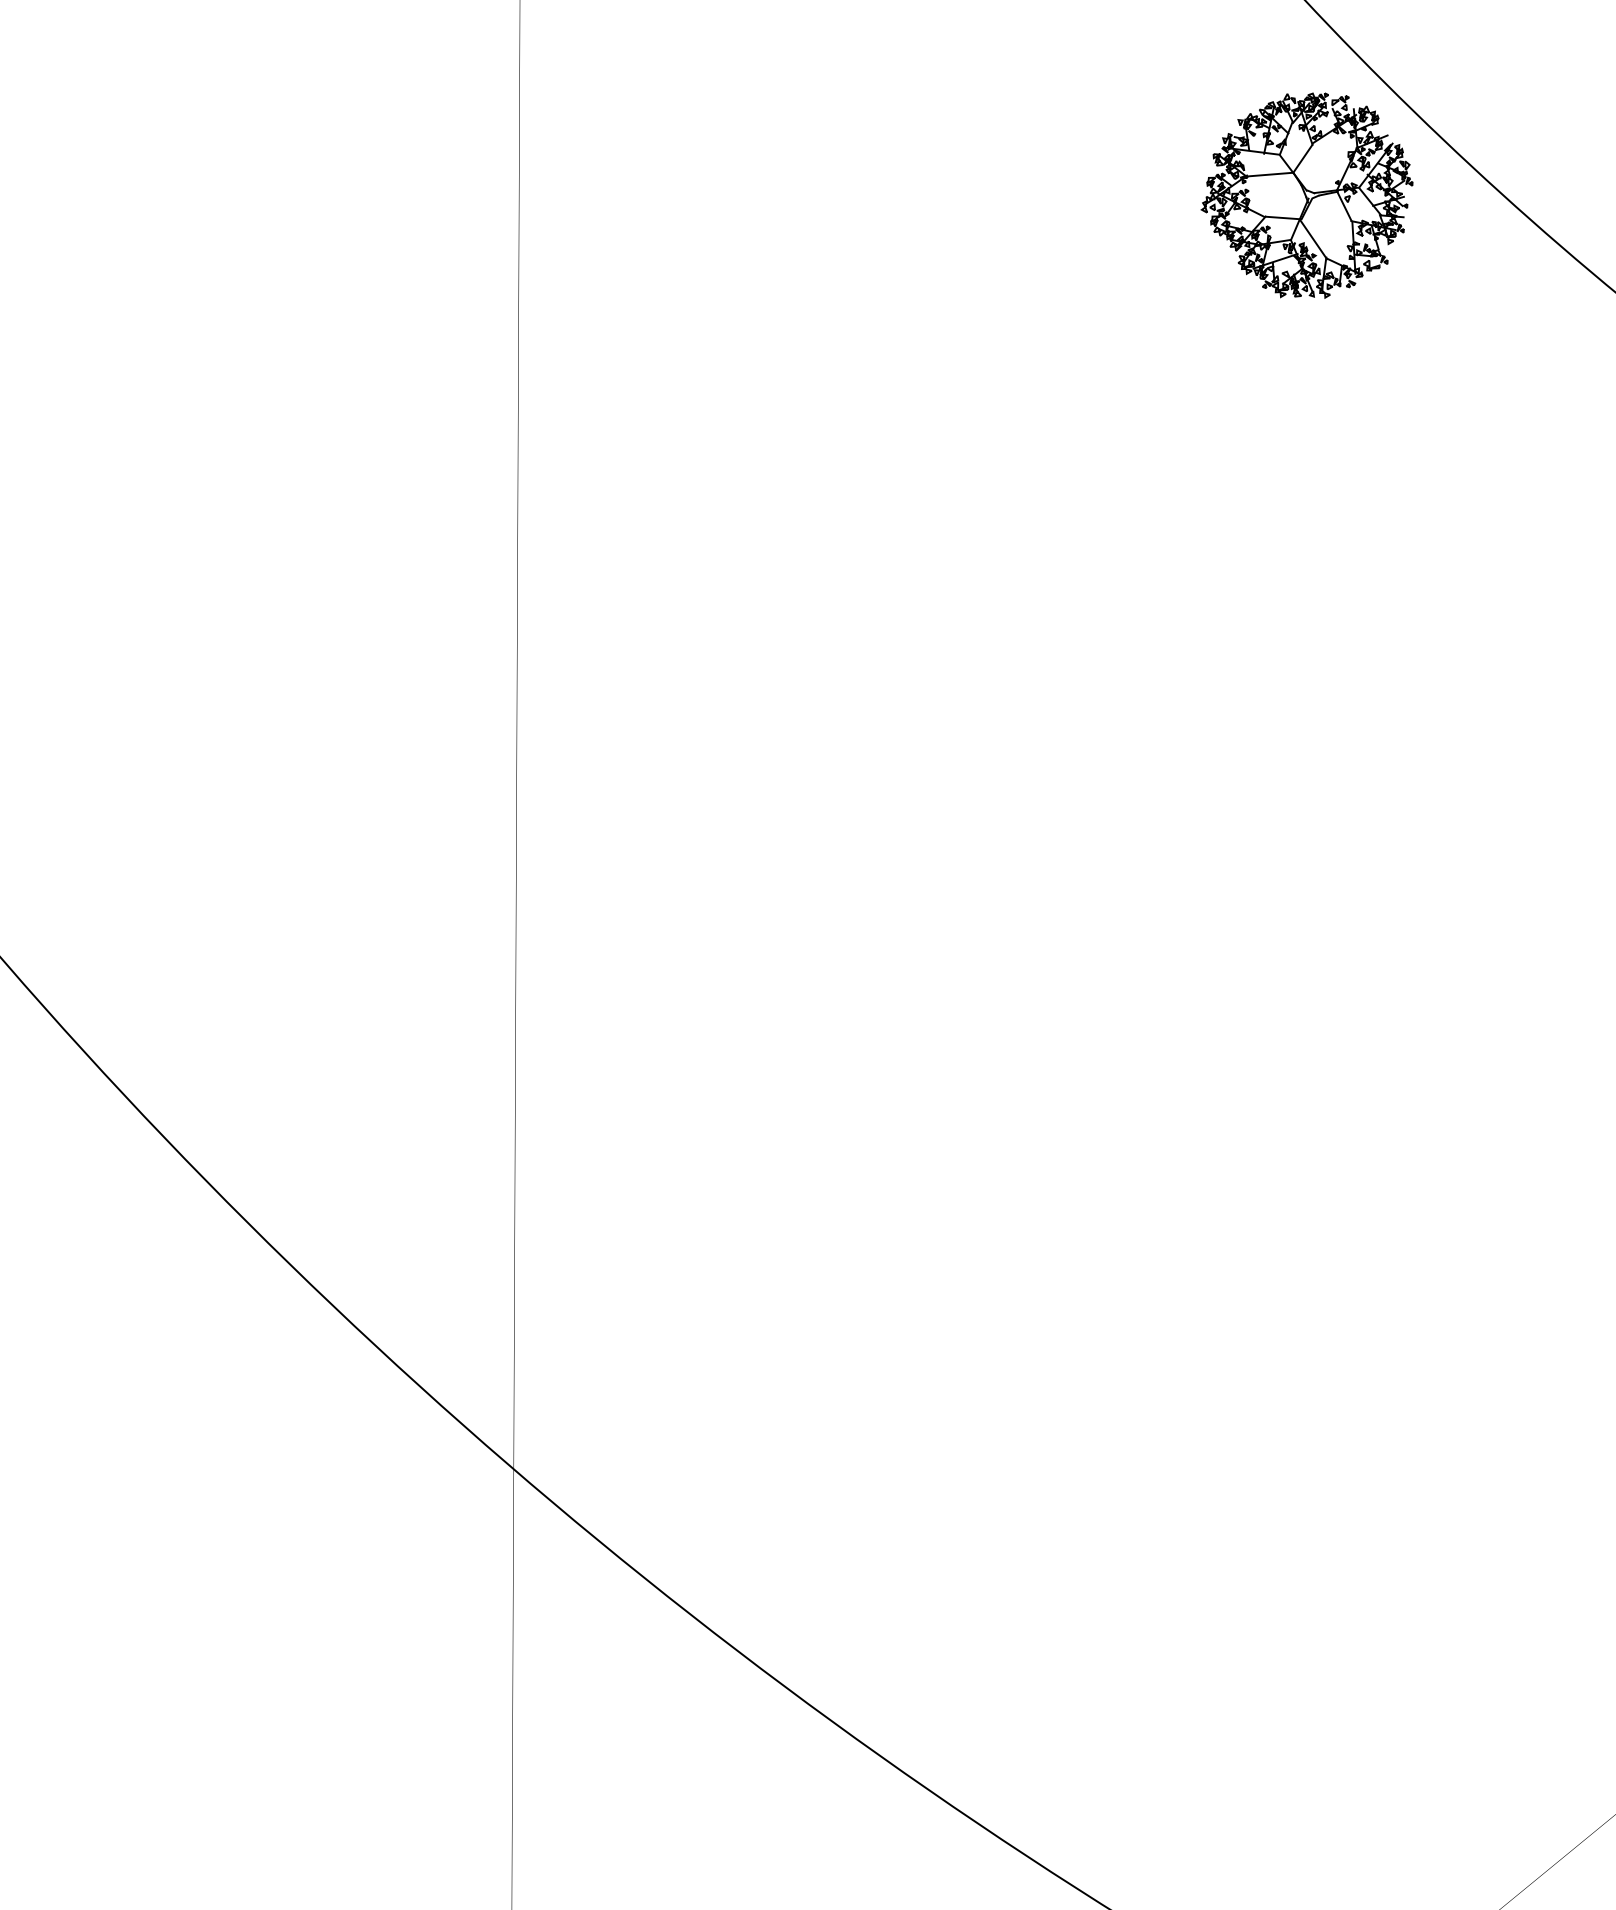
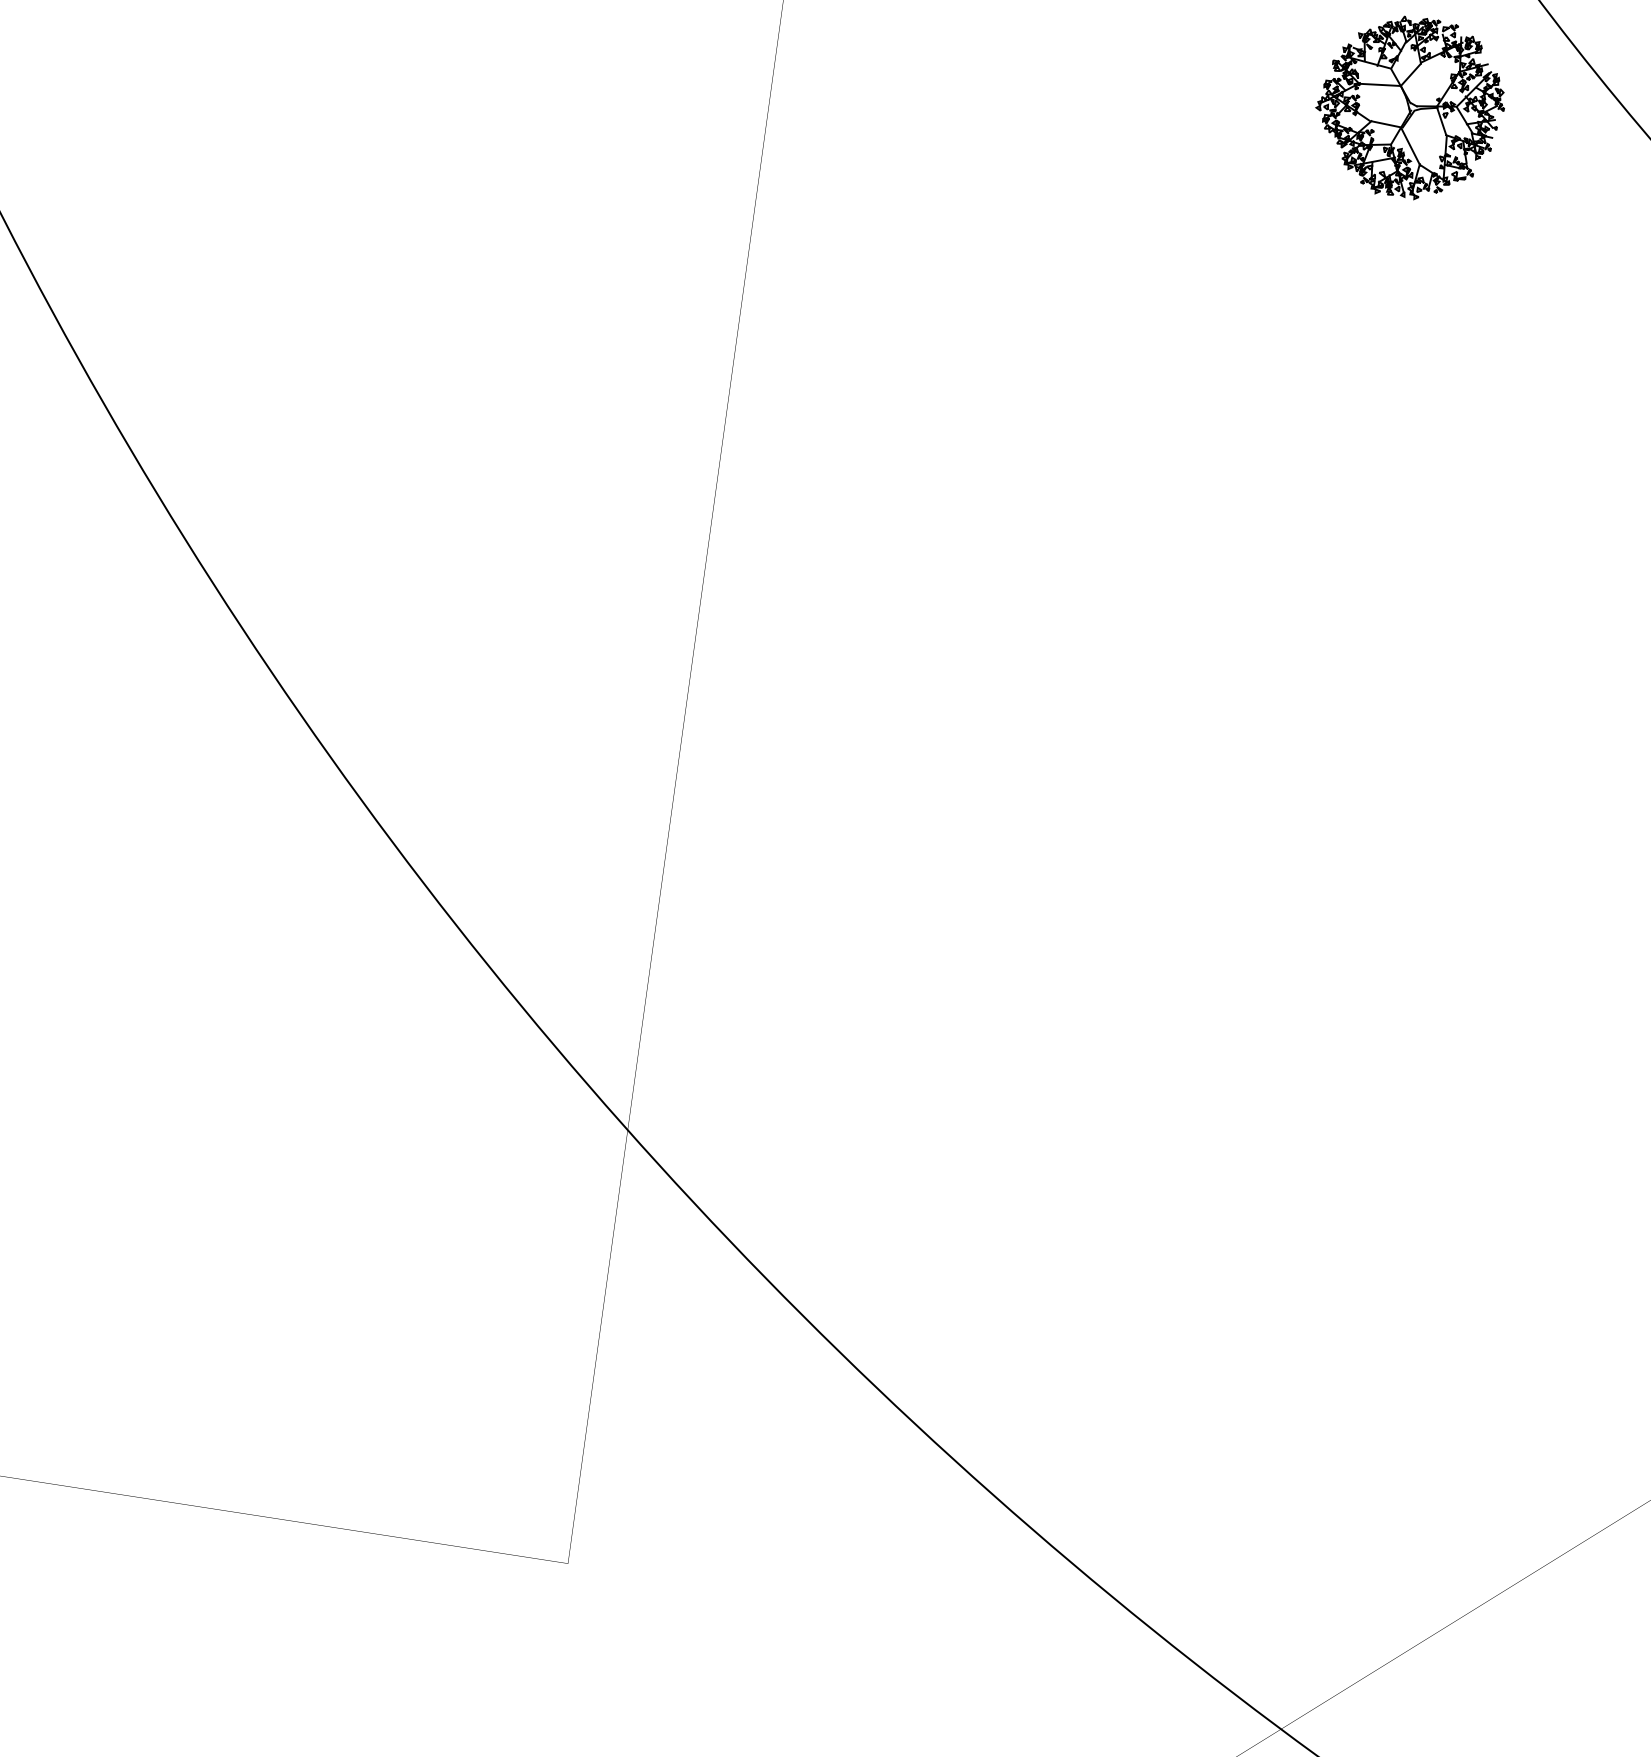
part: (1306, 195) -> (1409, 107), moved

